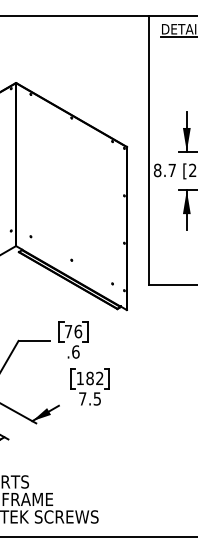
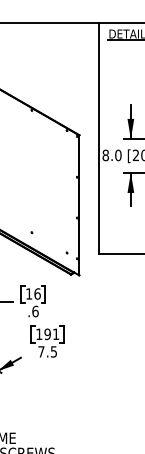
text: (172, 170) -> (118, 155), 8.7 -> 8.0
text: (68, 331) -> (29, 293), 76 -> 16
text: (94, 378) -> (51, 334), 182 -> 191

